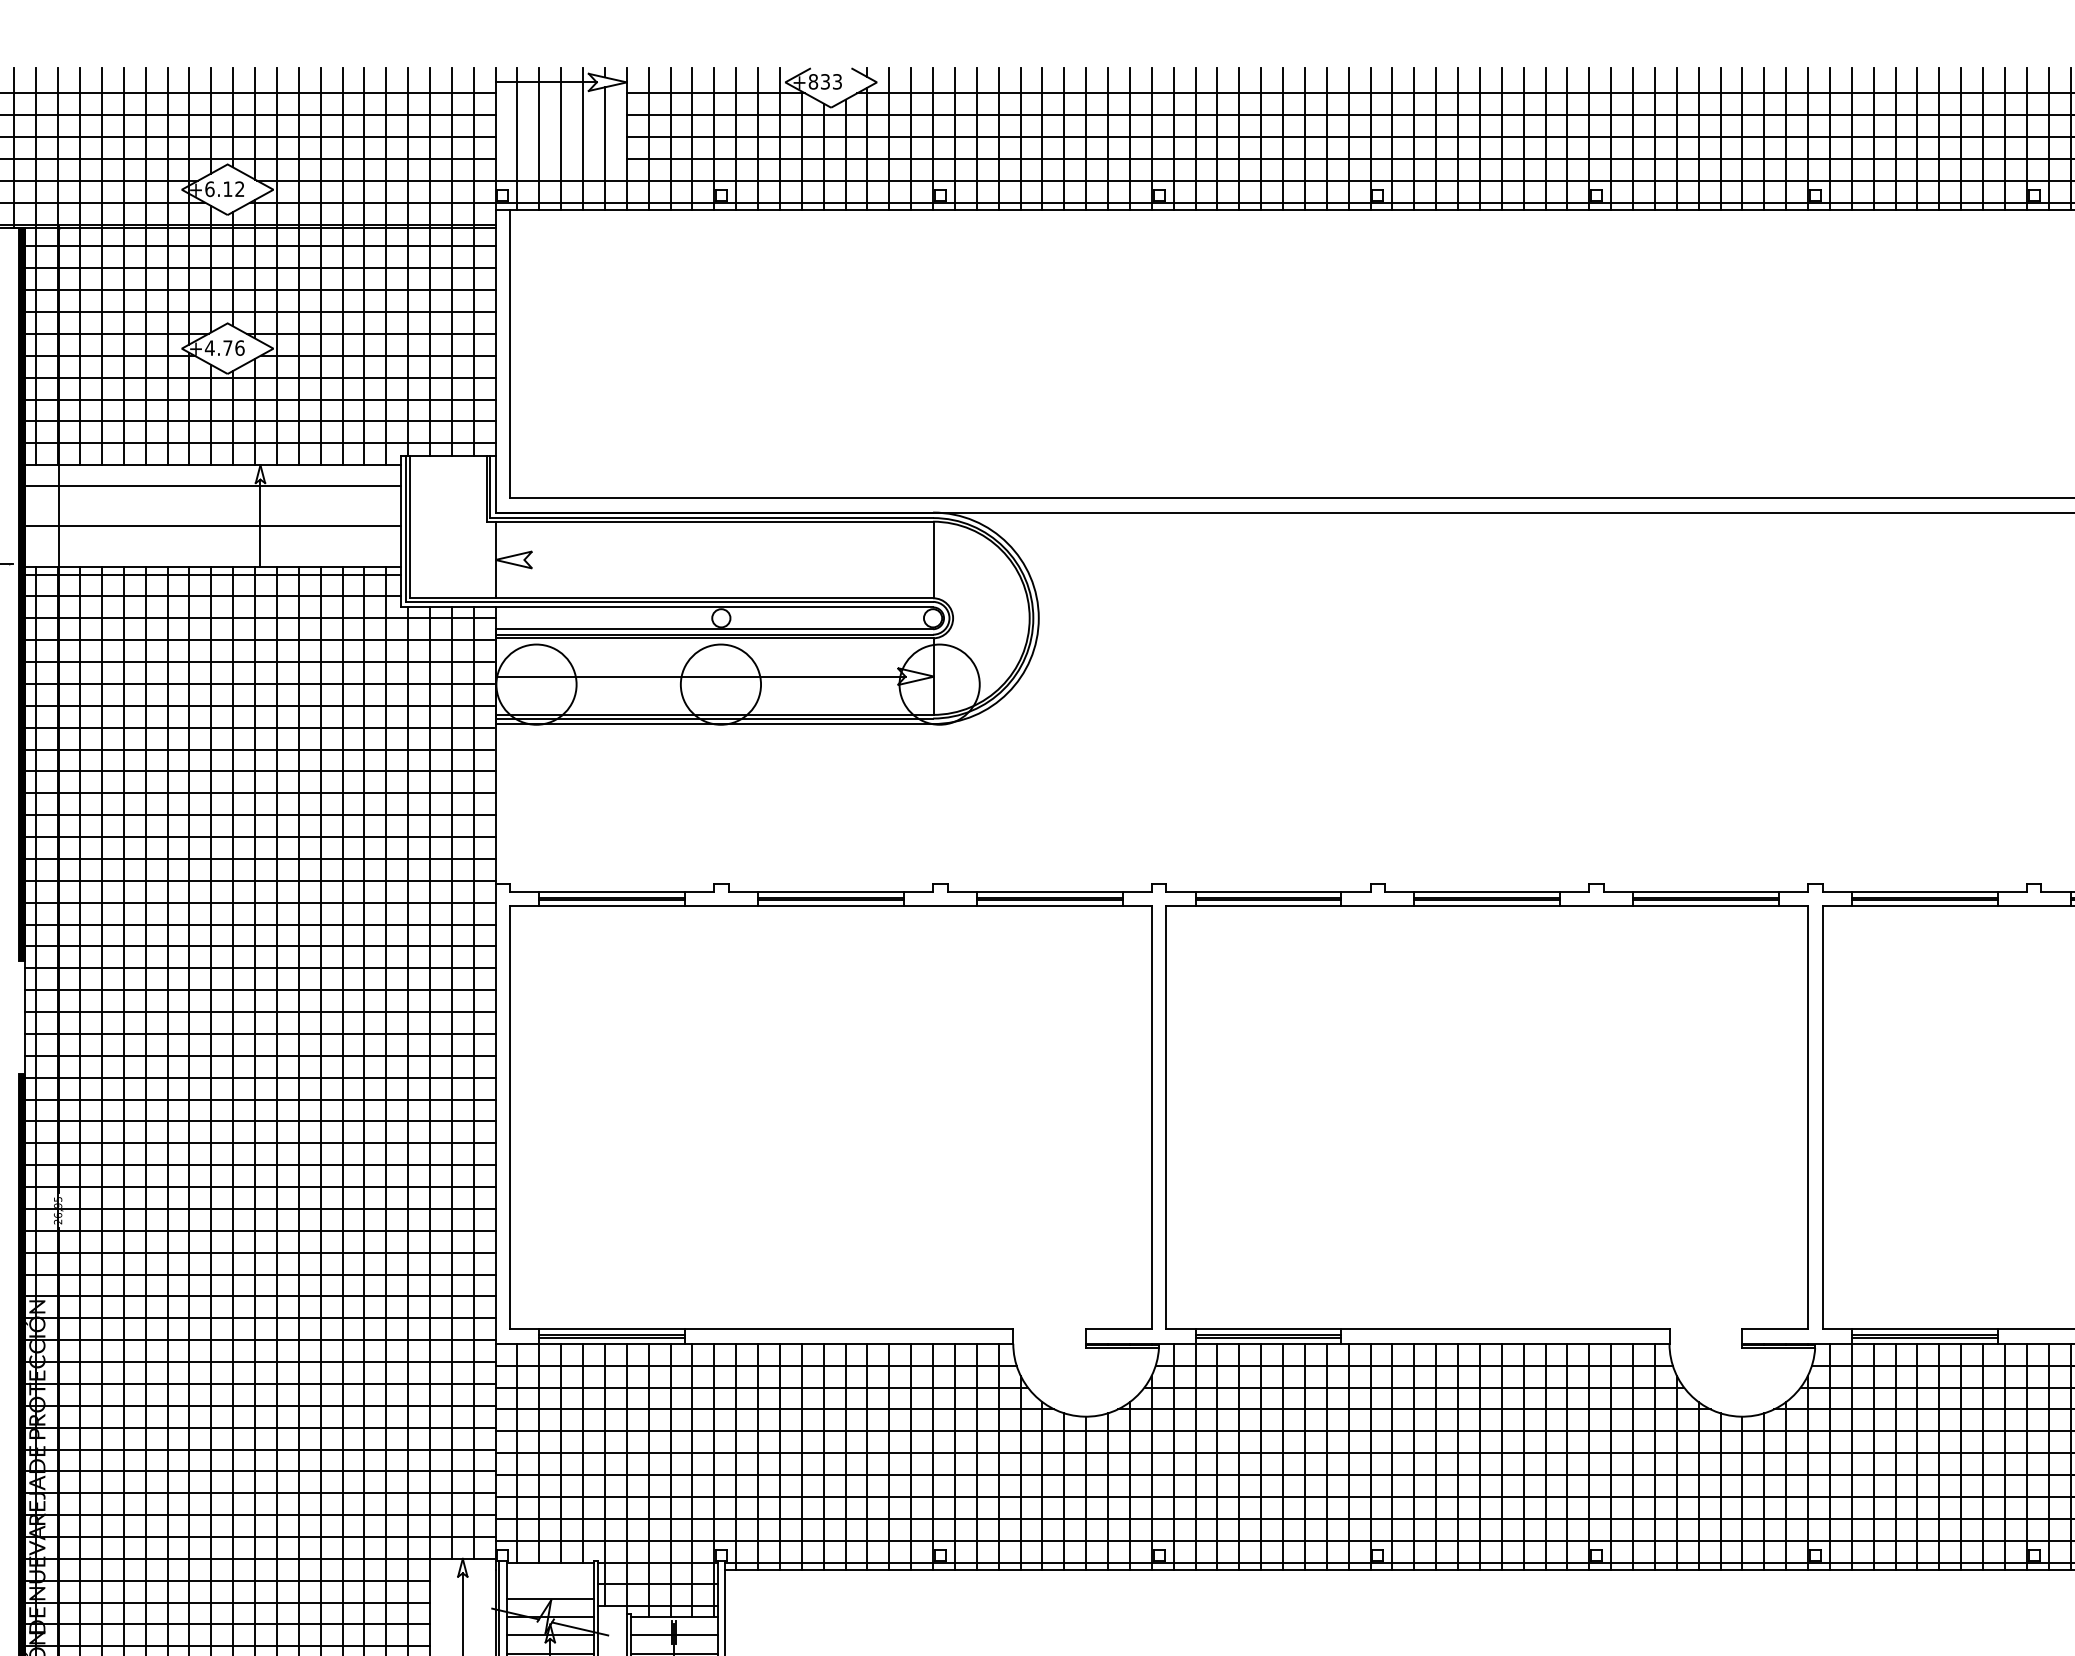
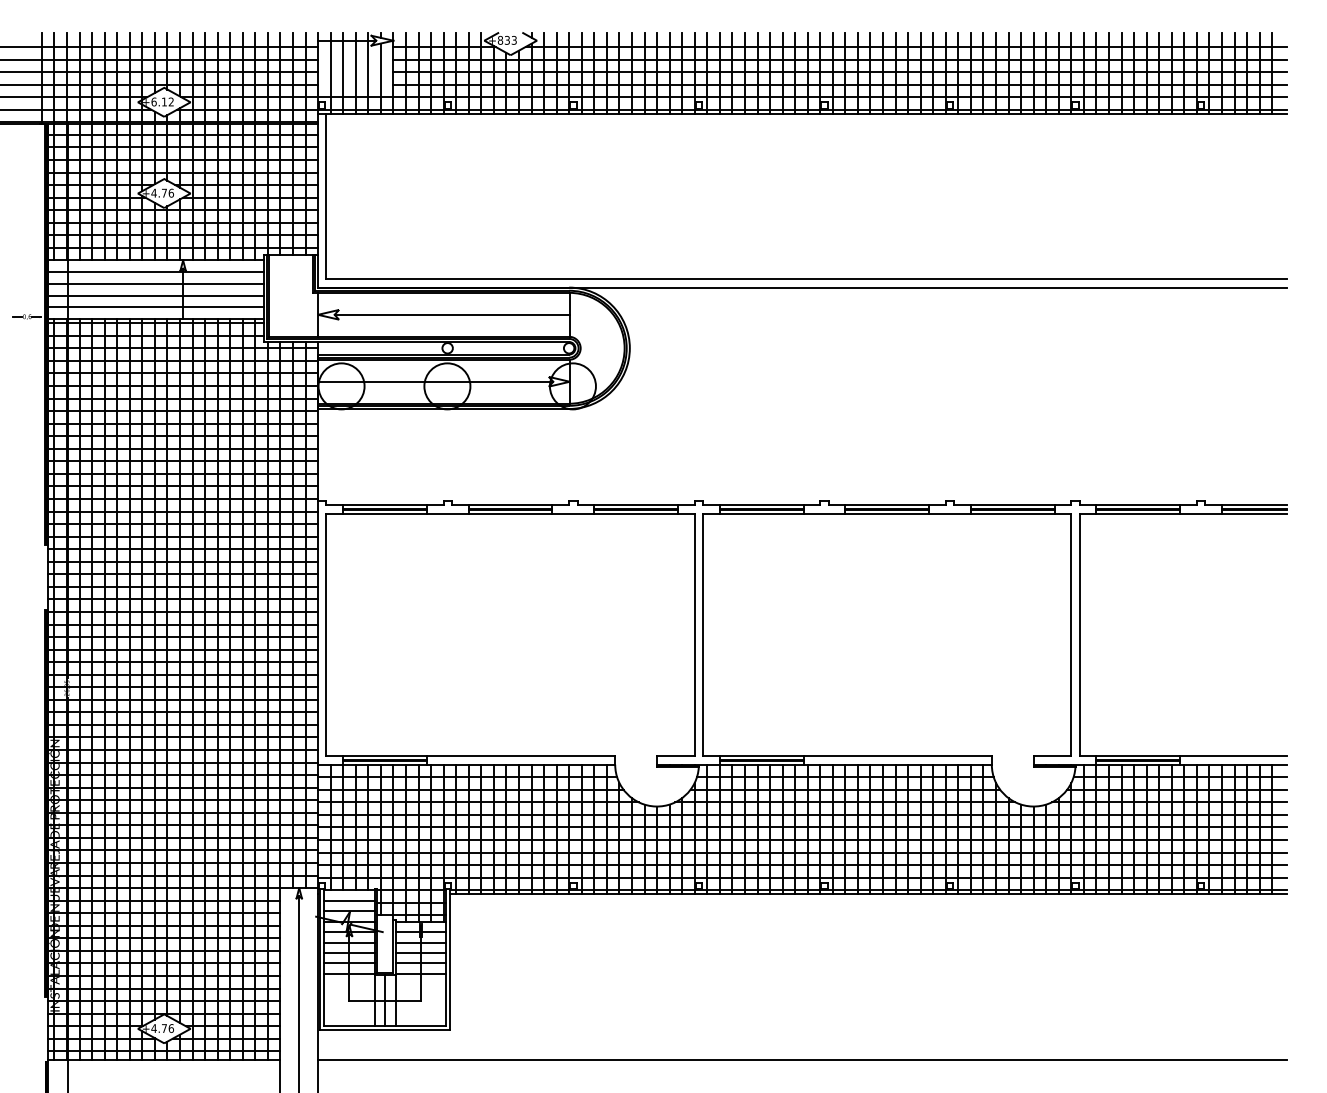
line: (212, 505) -> (155, 283), added
line: (212, 547) -> (155, 307), added
line: (728, 559) -> (451, 314), added
line: (550, 1580) -> (349, 900), added

